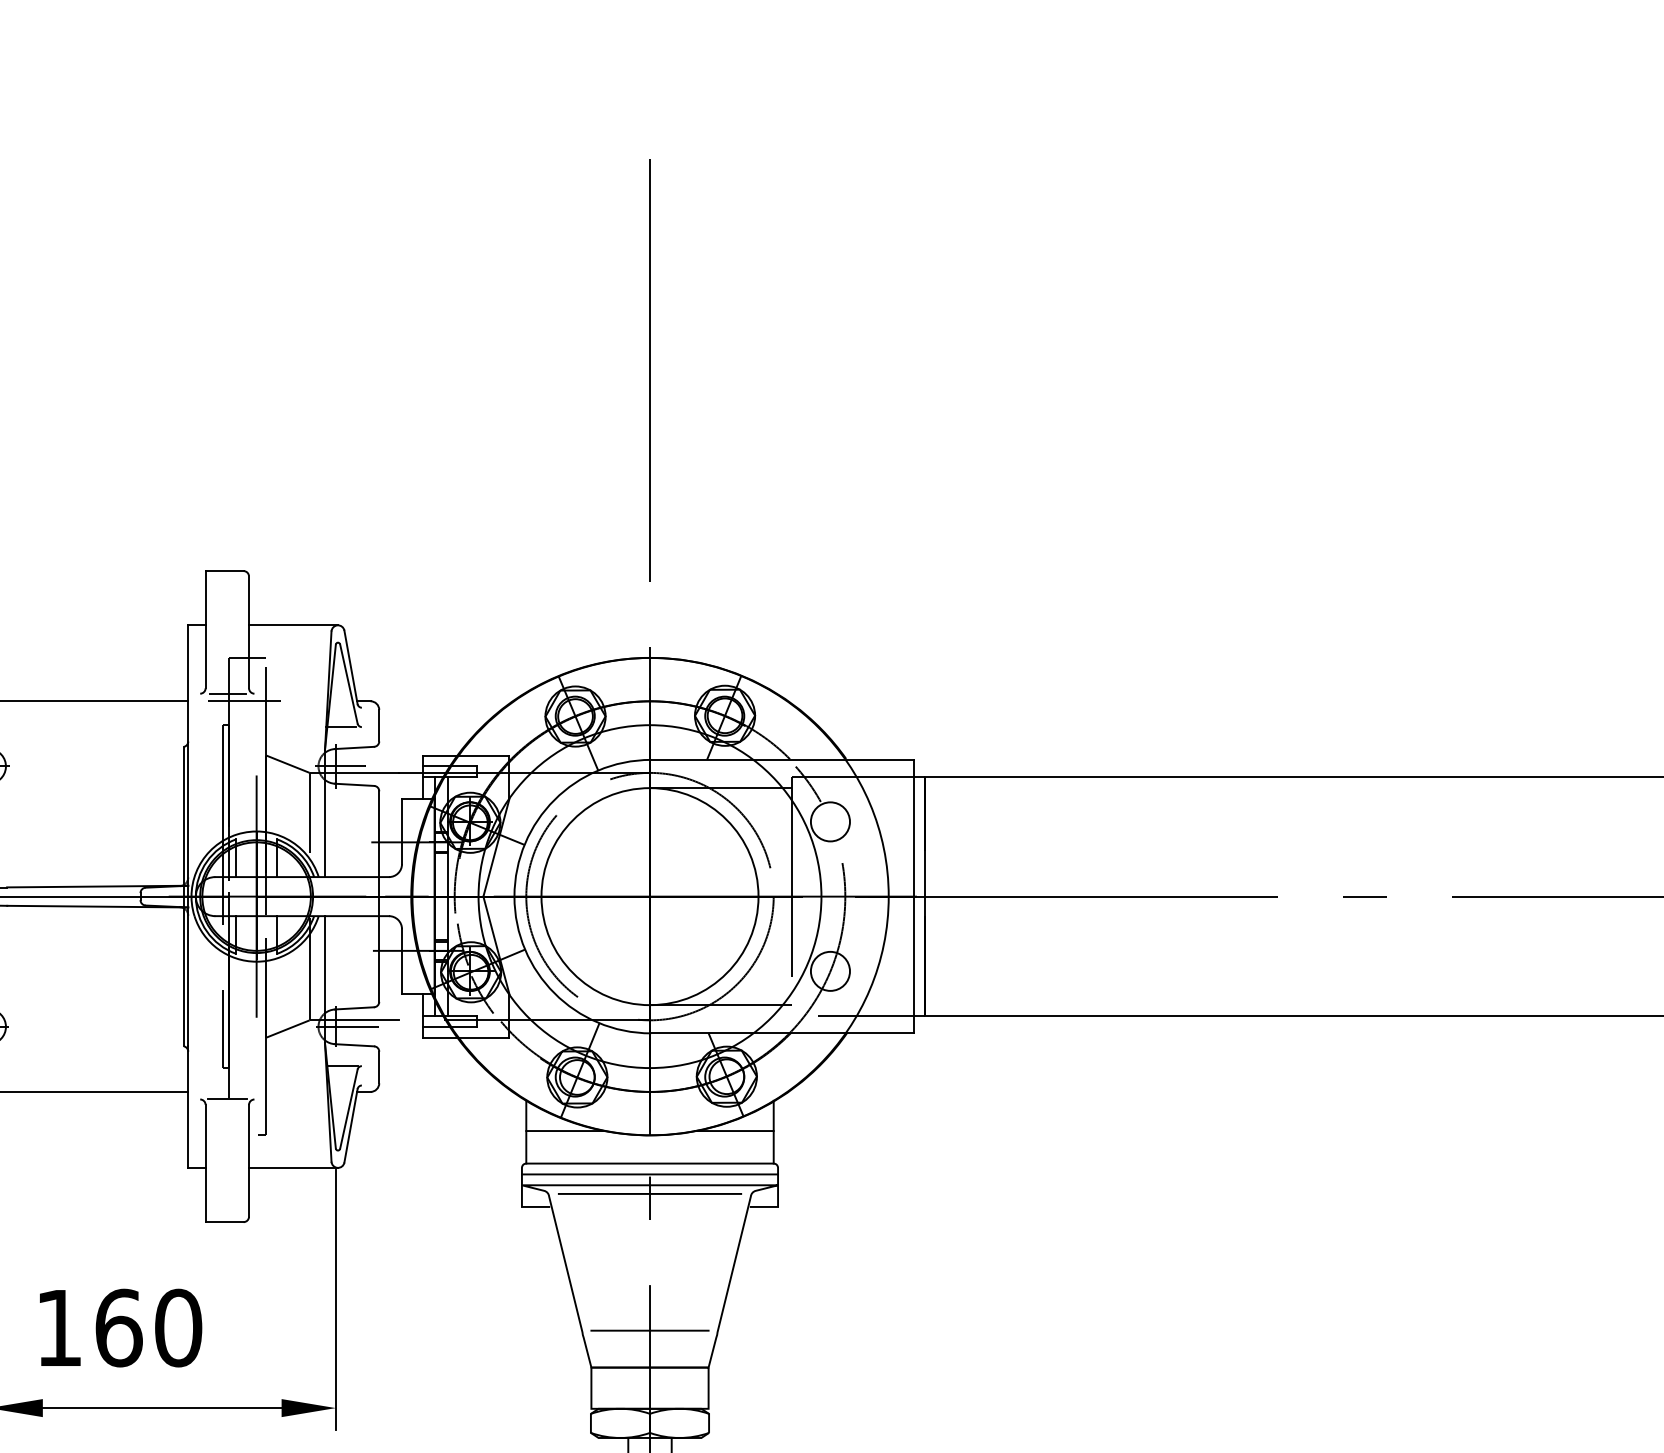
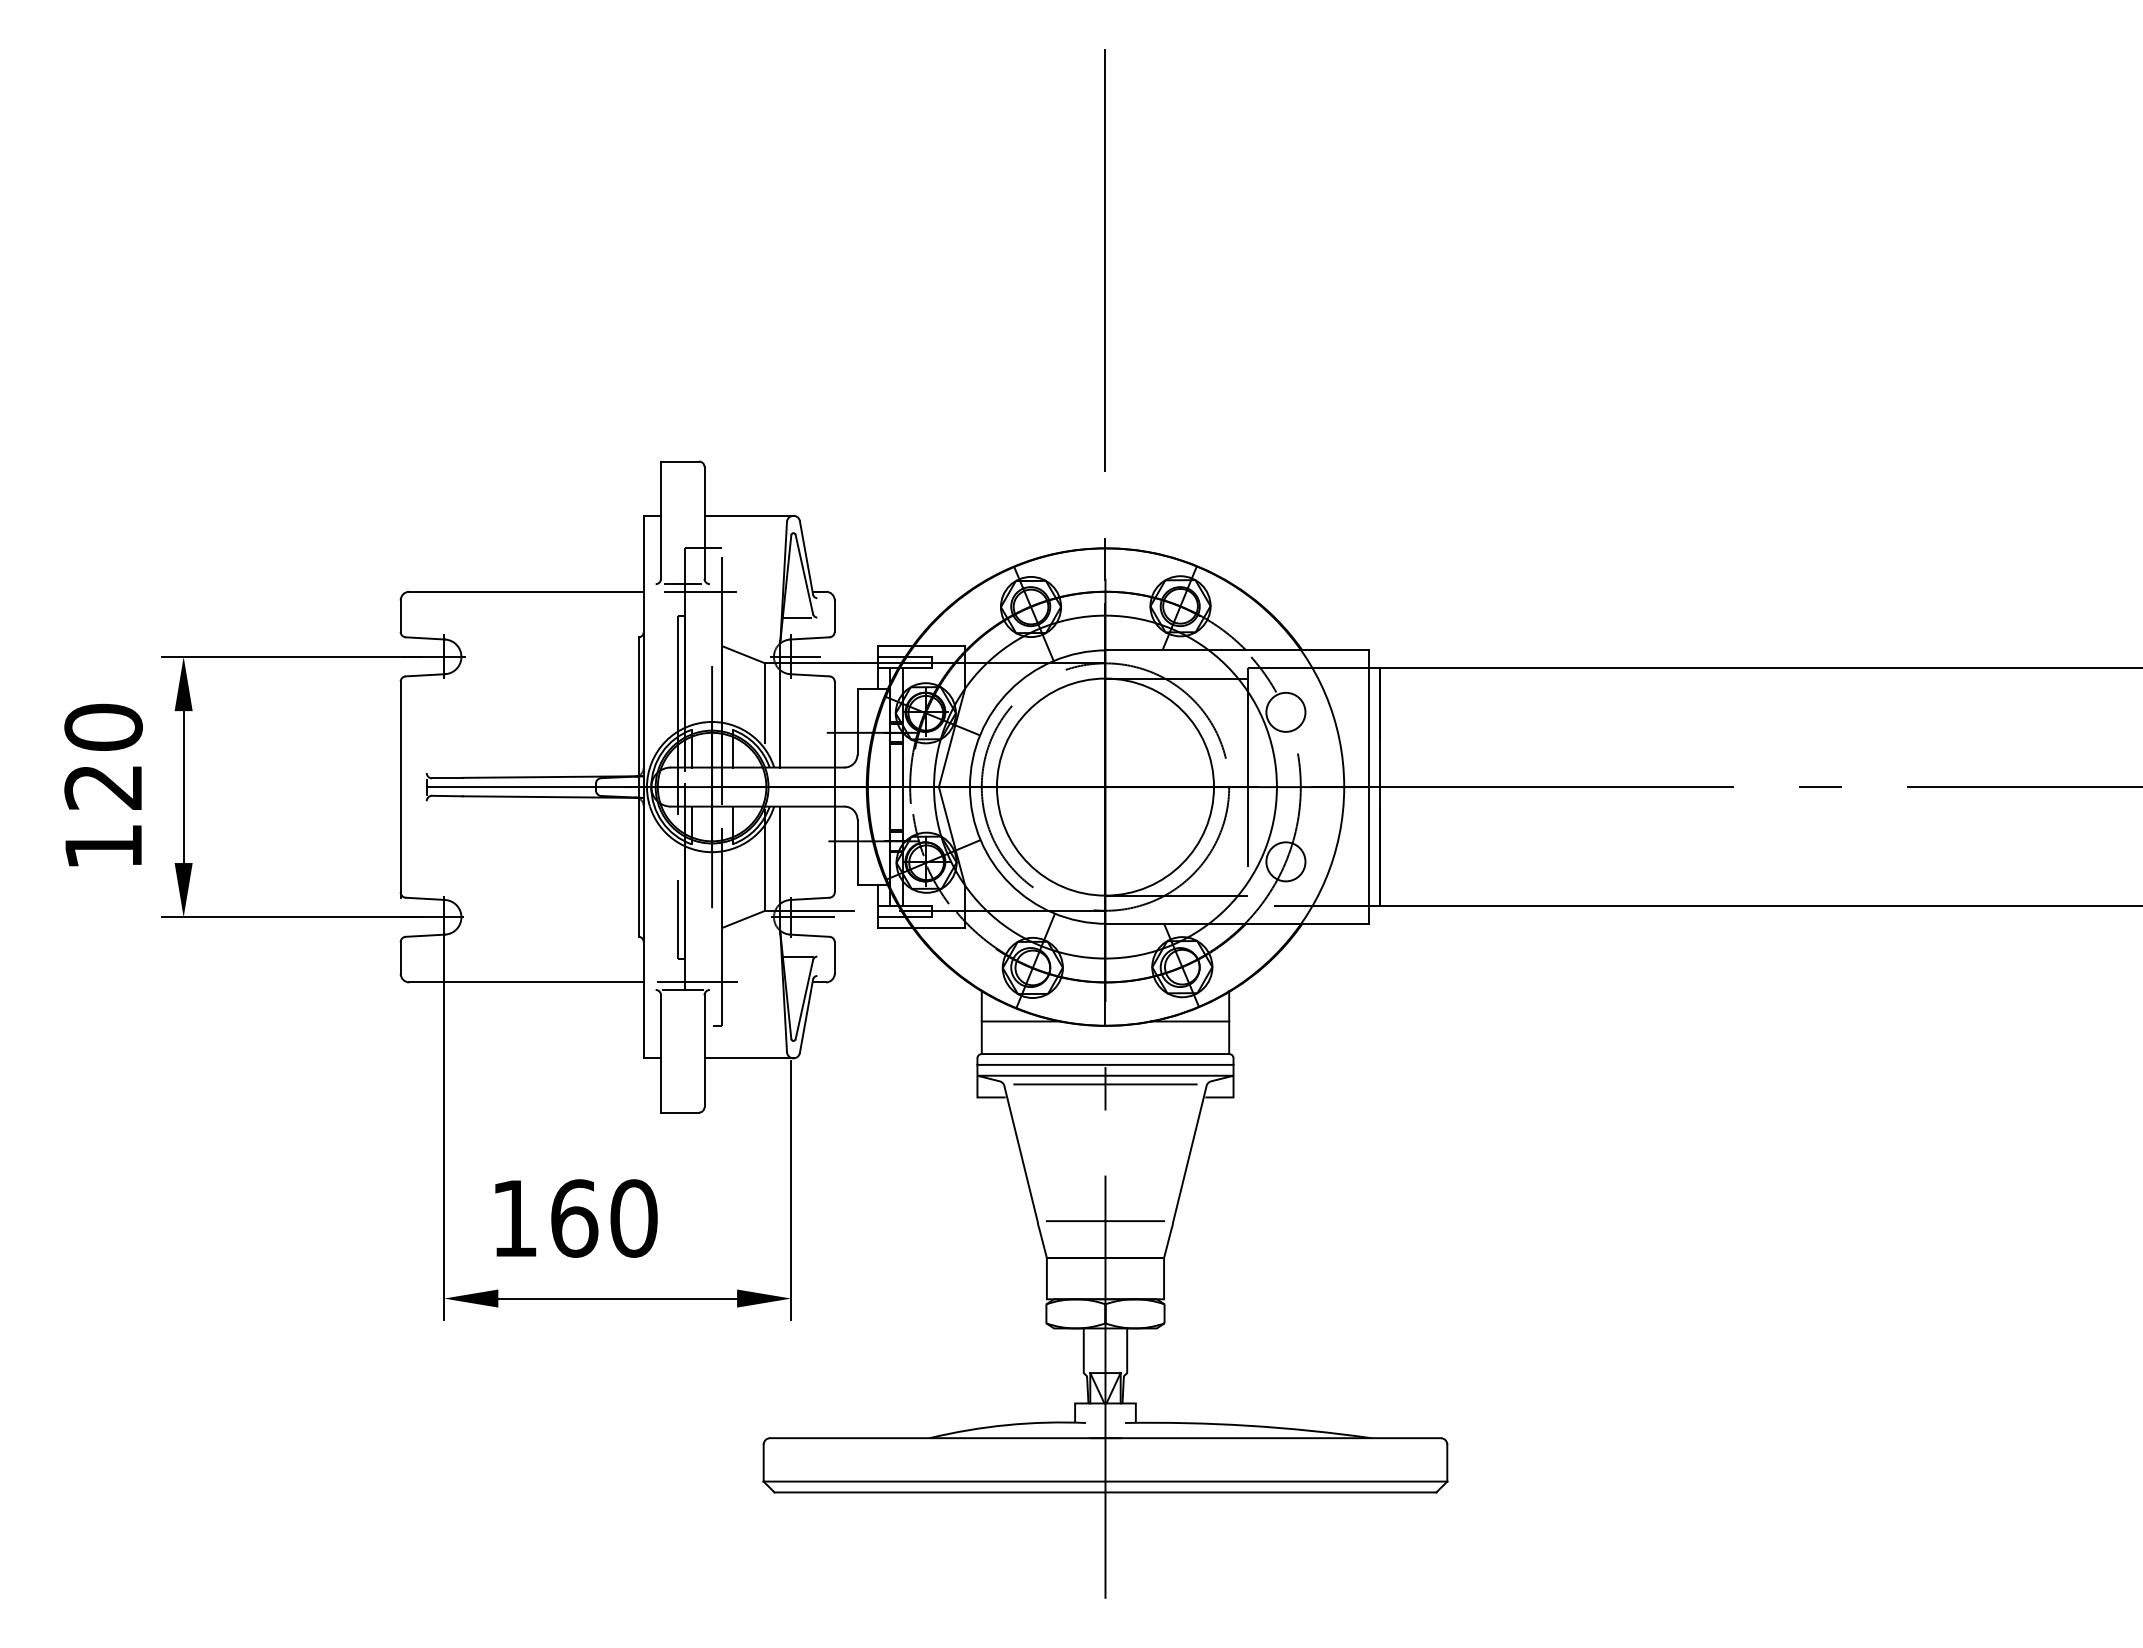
line: (242, 1092) -> (697, 982), added

